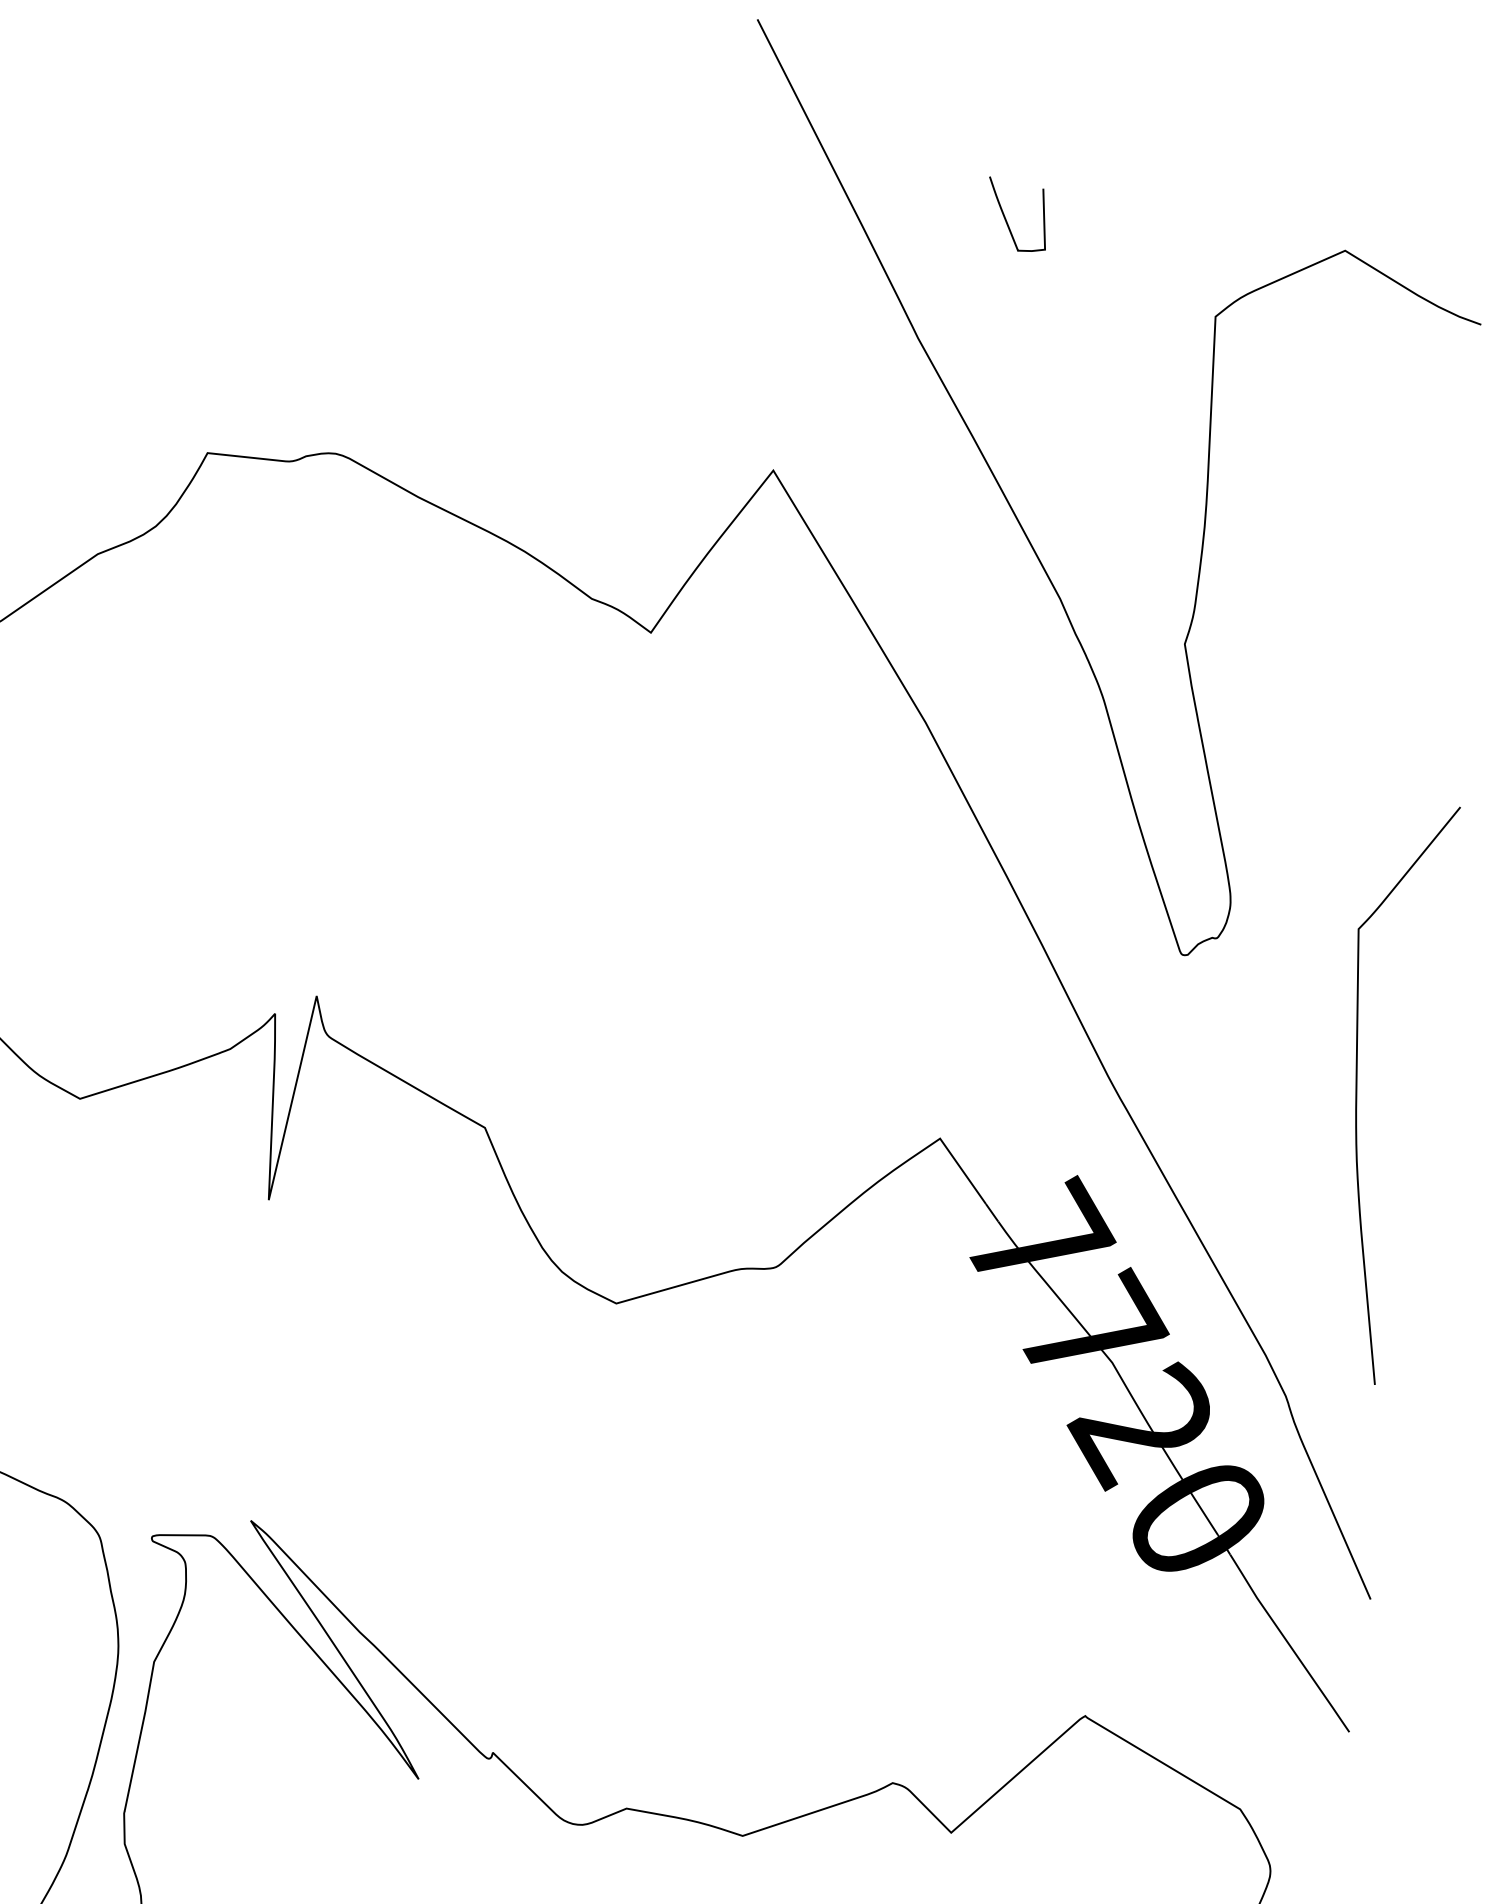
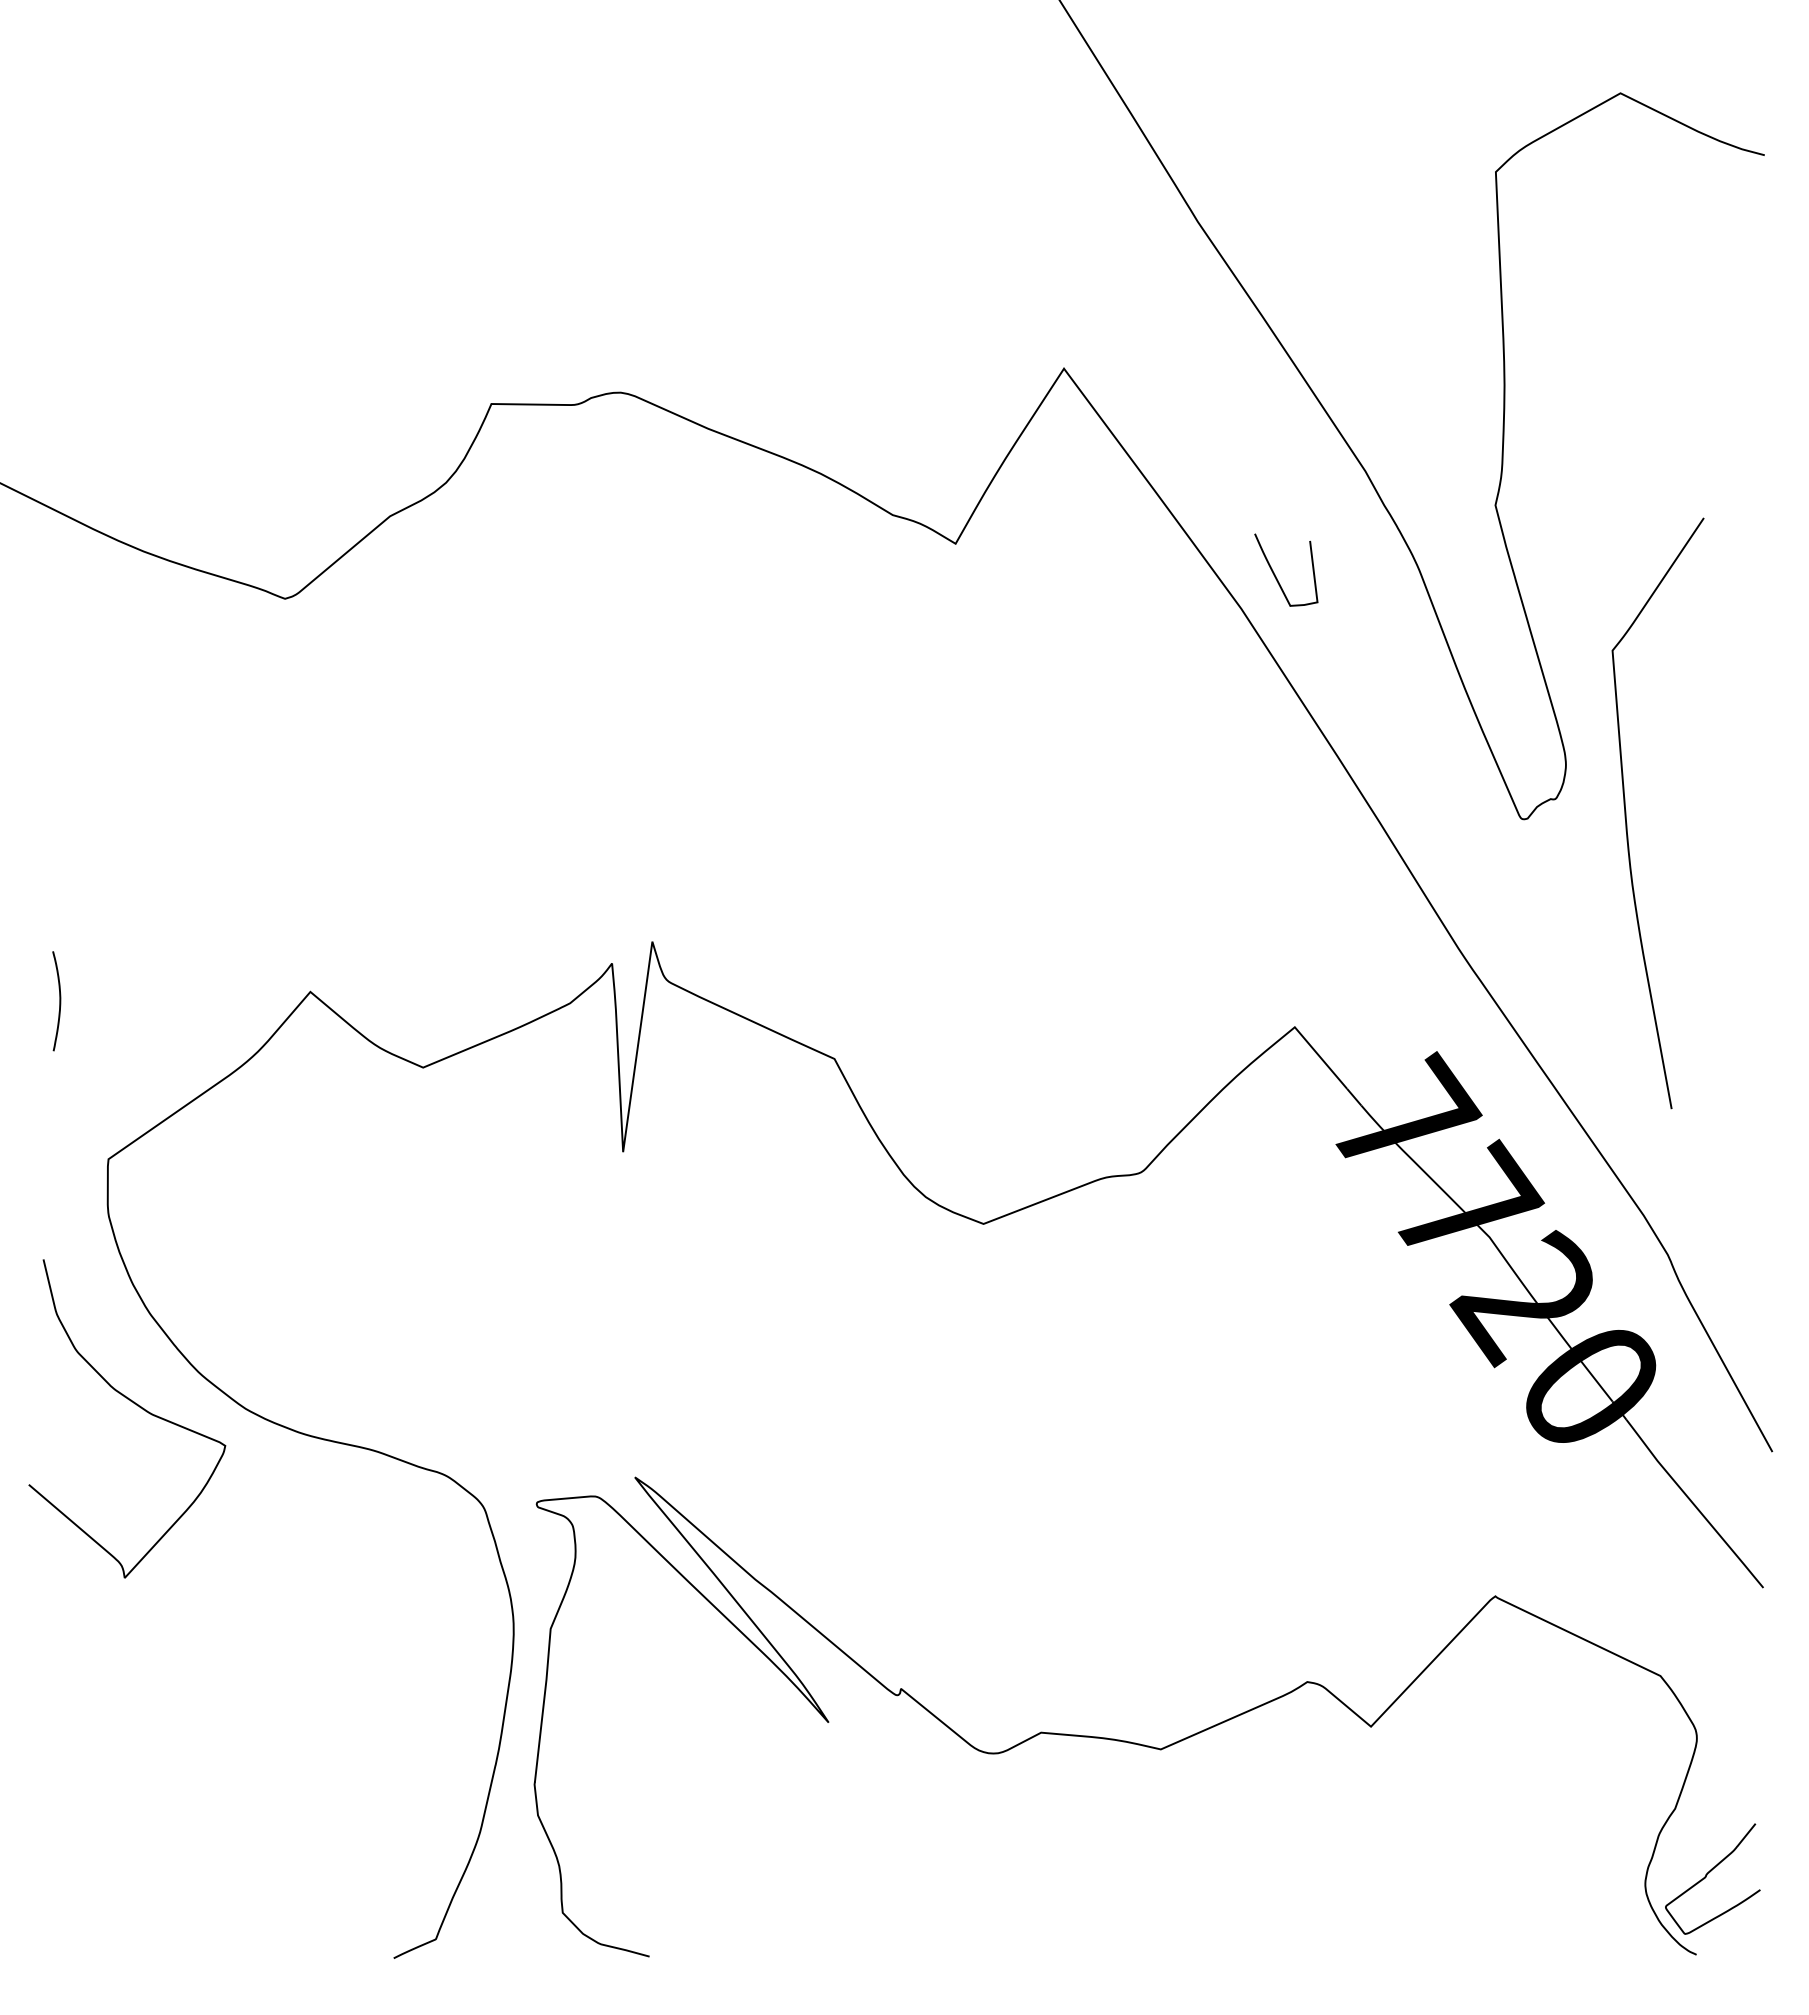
curve: (1006, 218) -> (1275, 574), moved
curve: (1357, 1090) -> (1626, 813), moved

